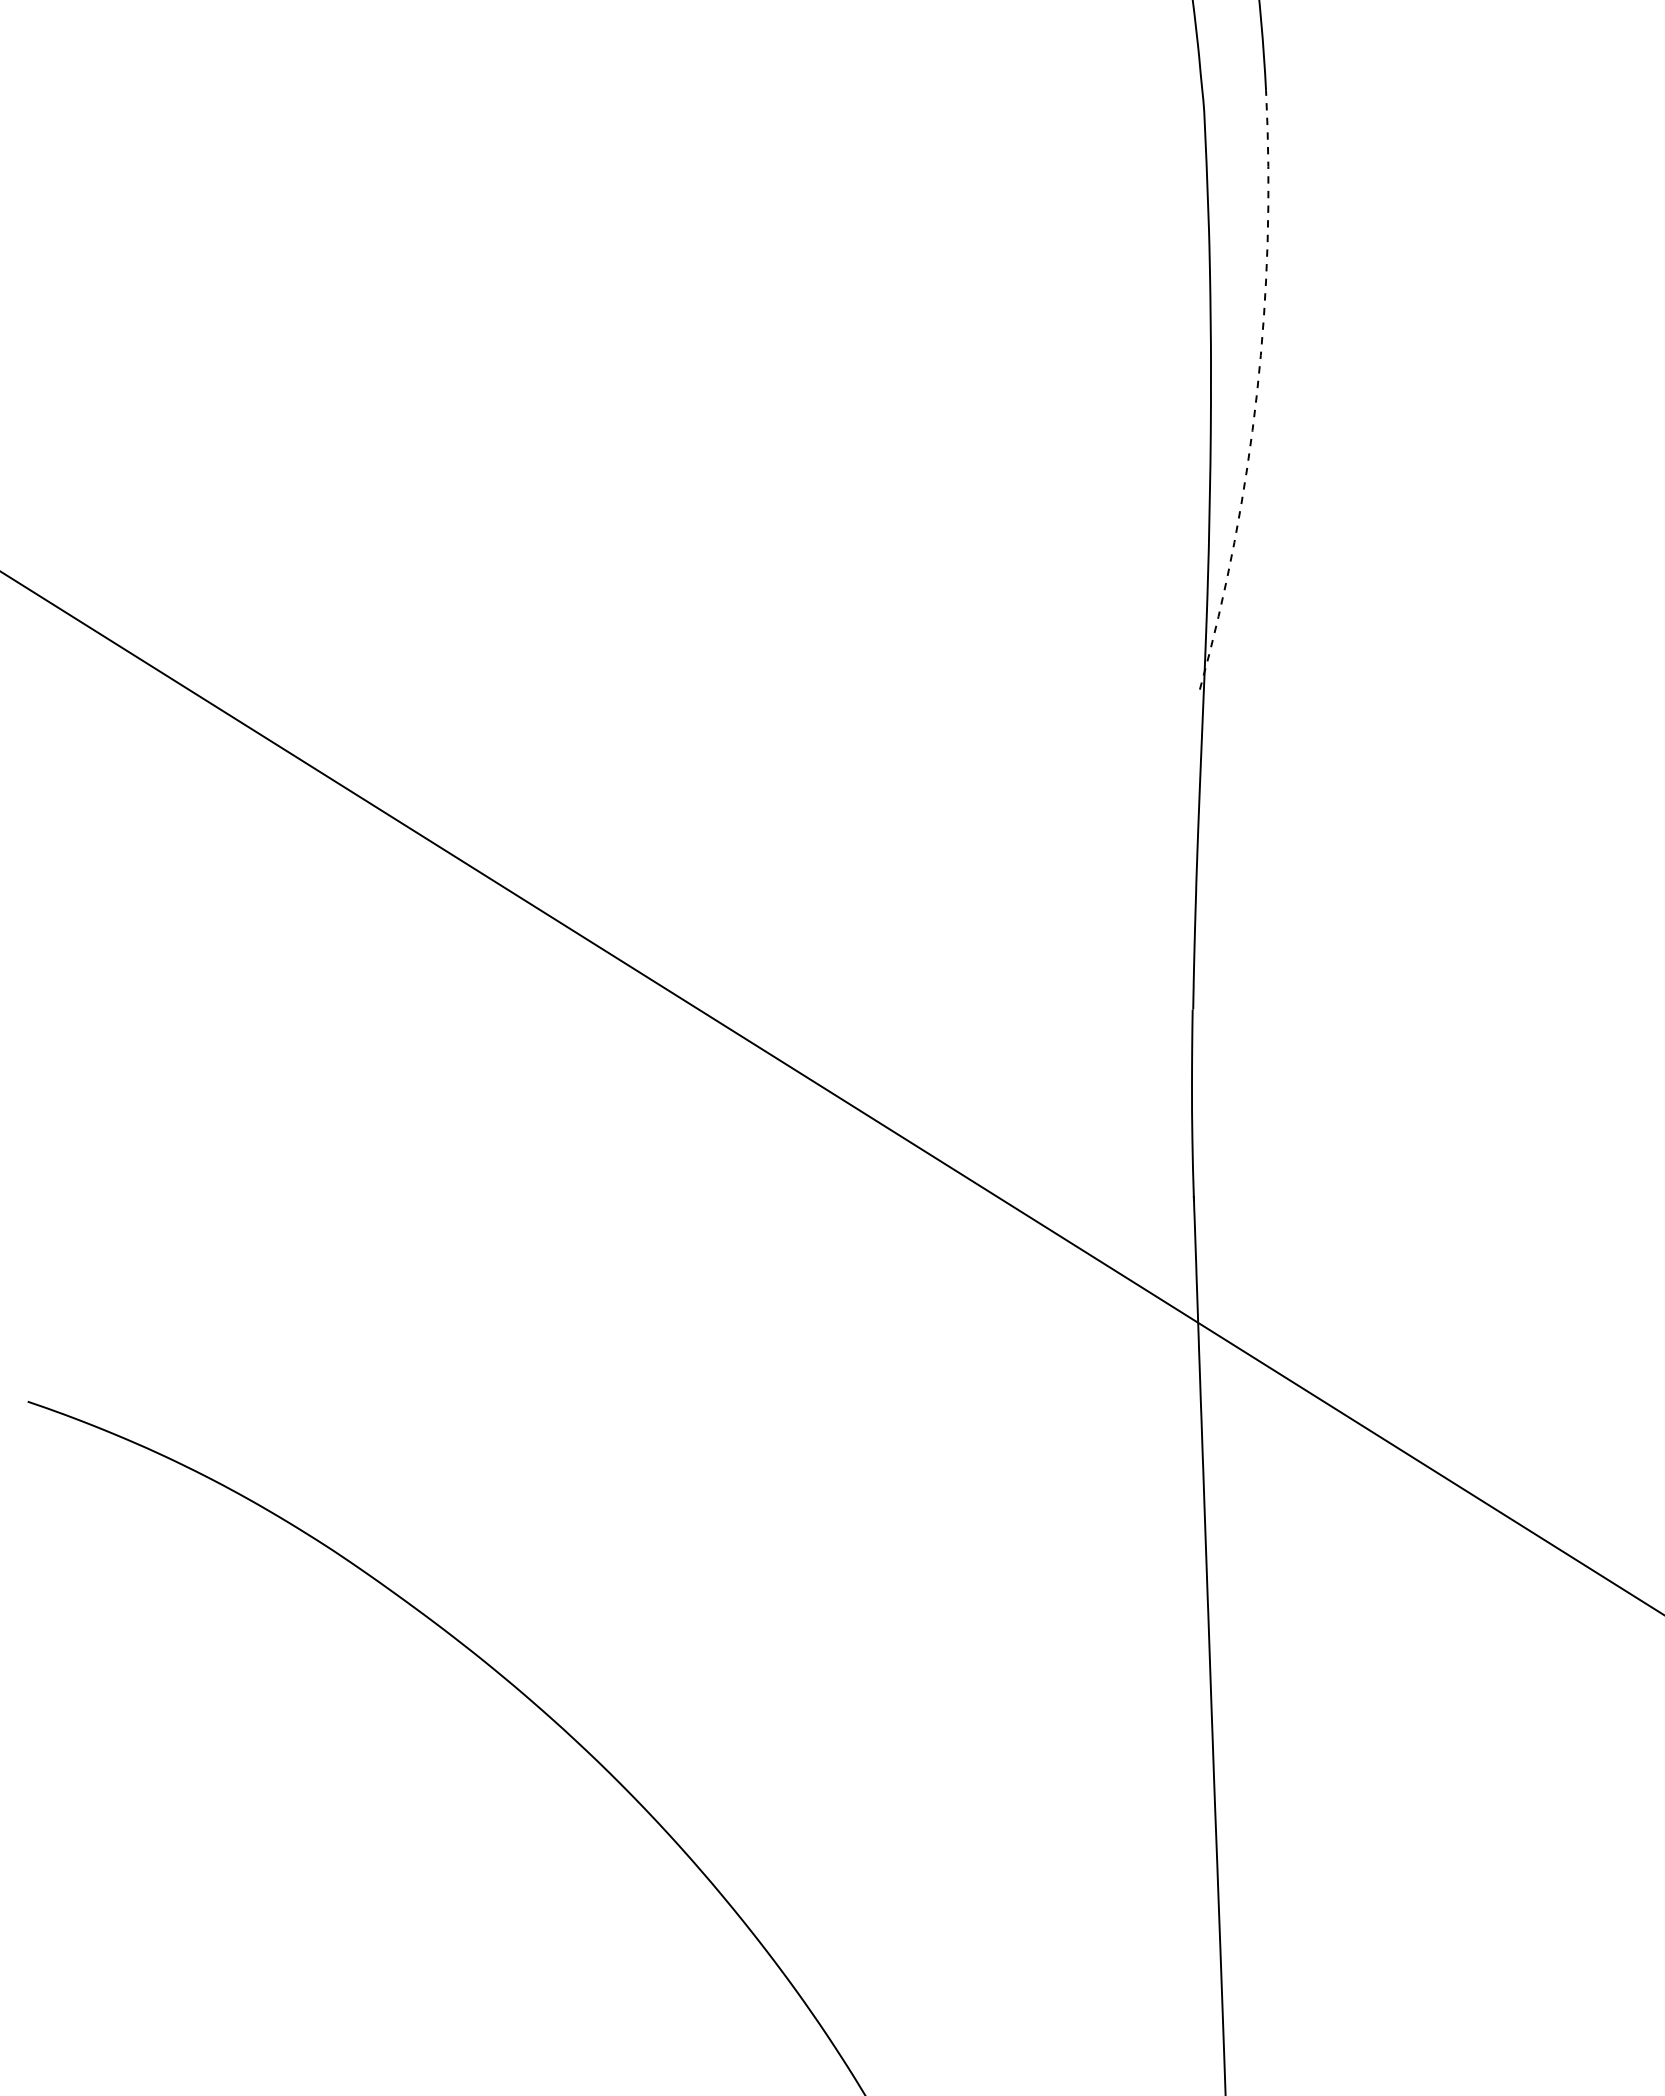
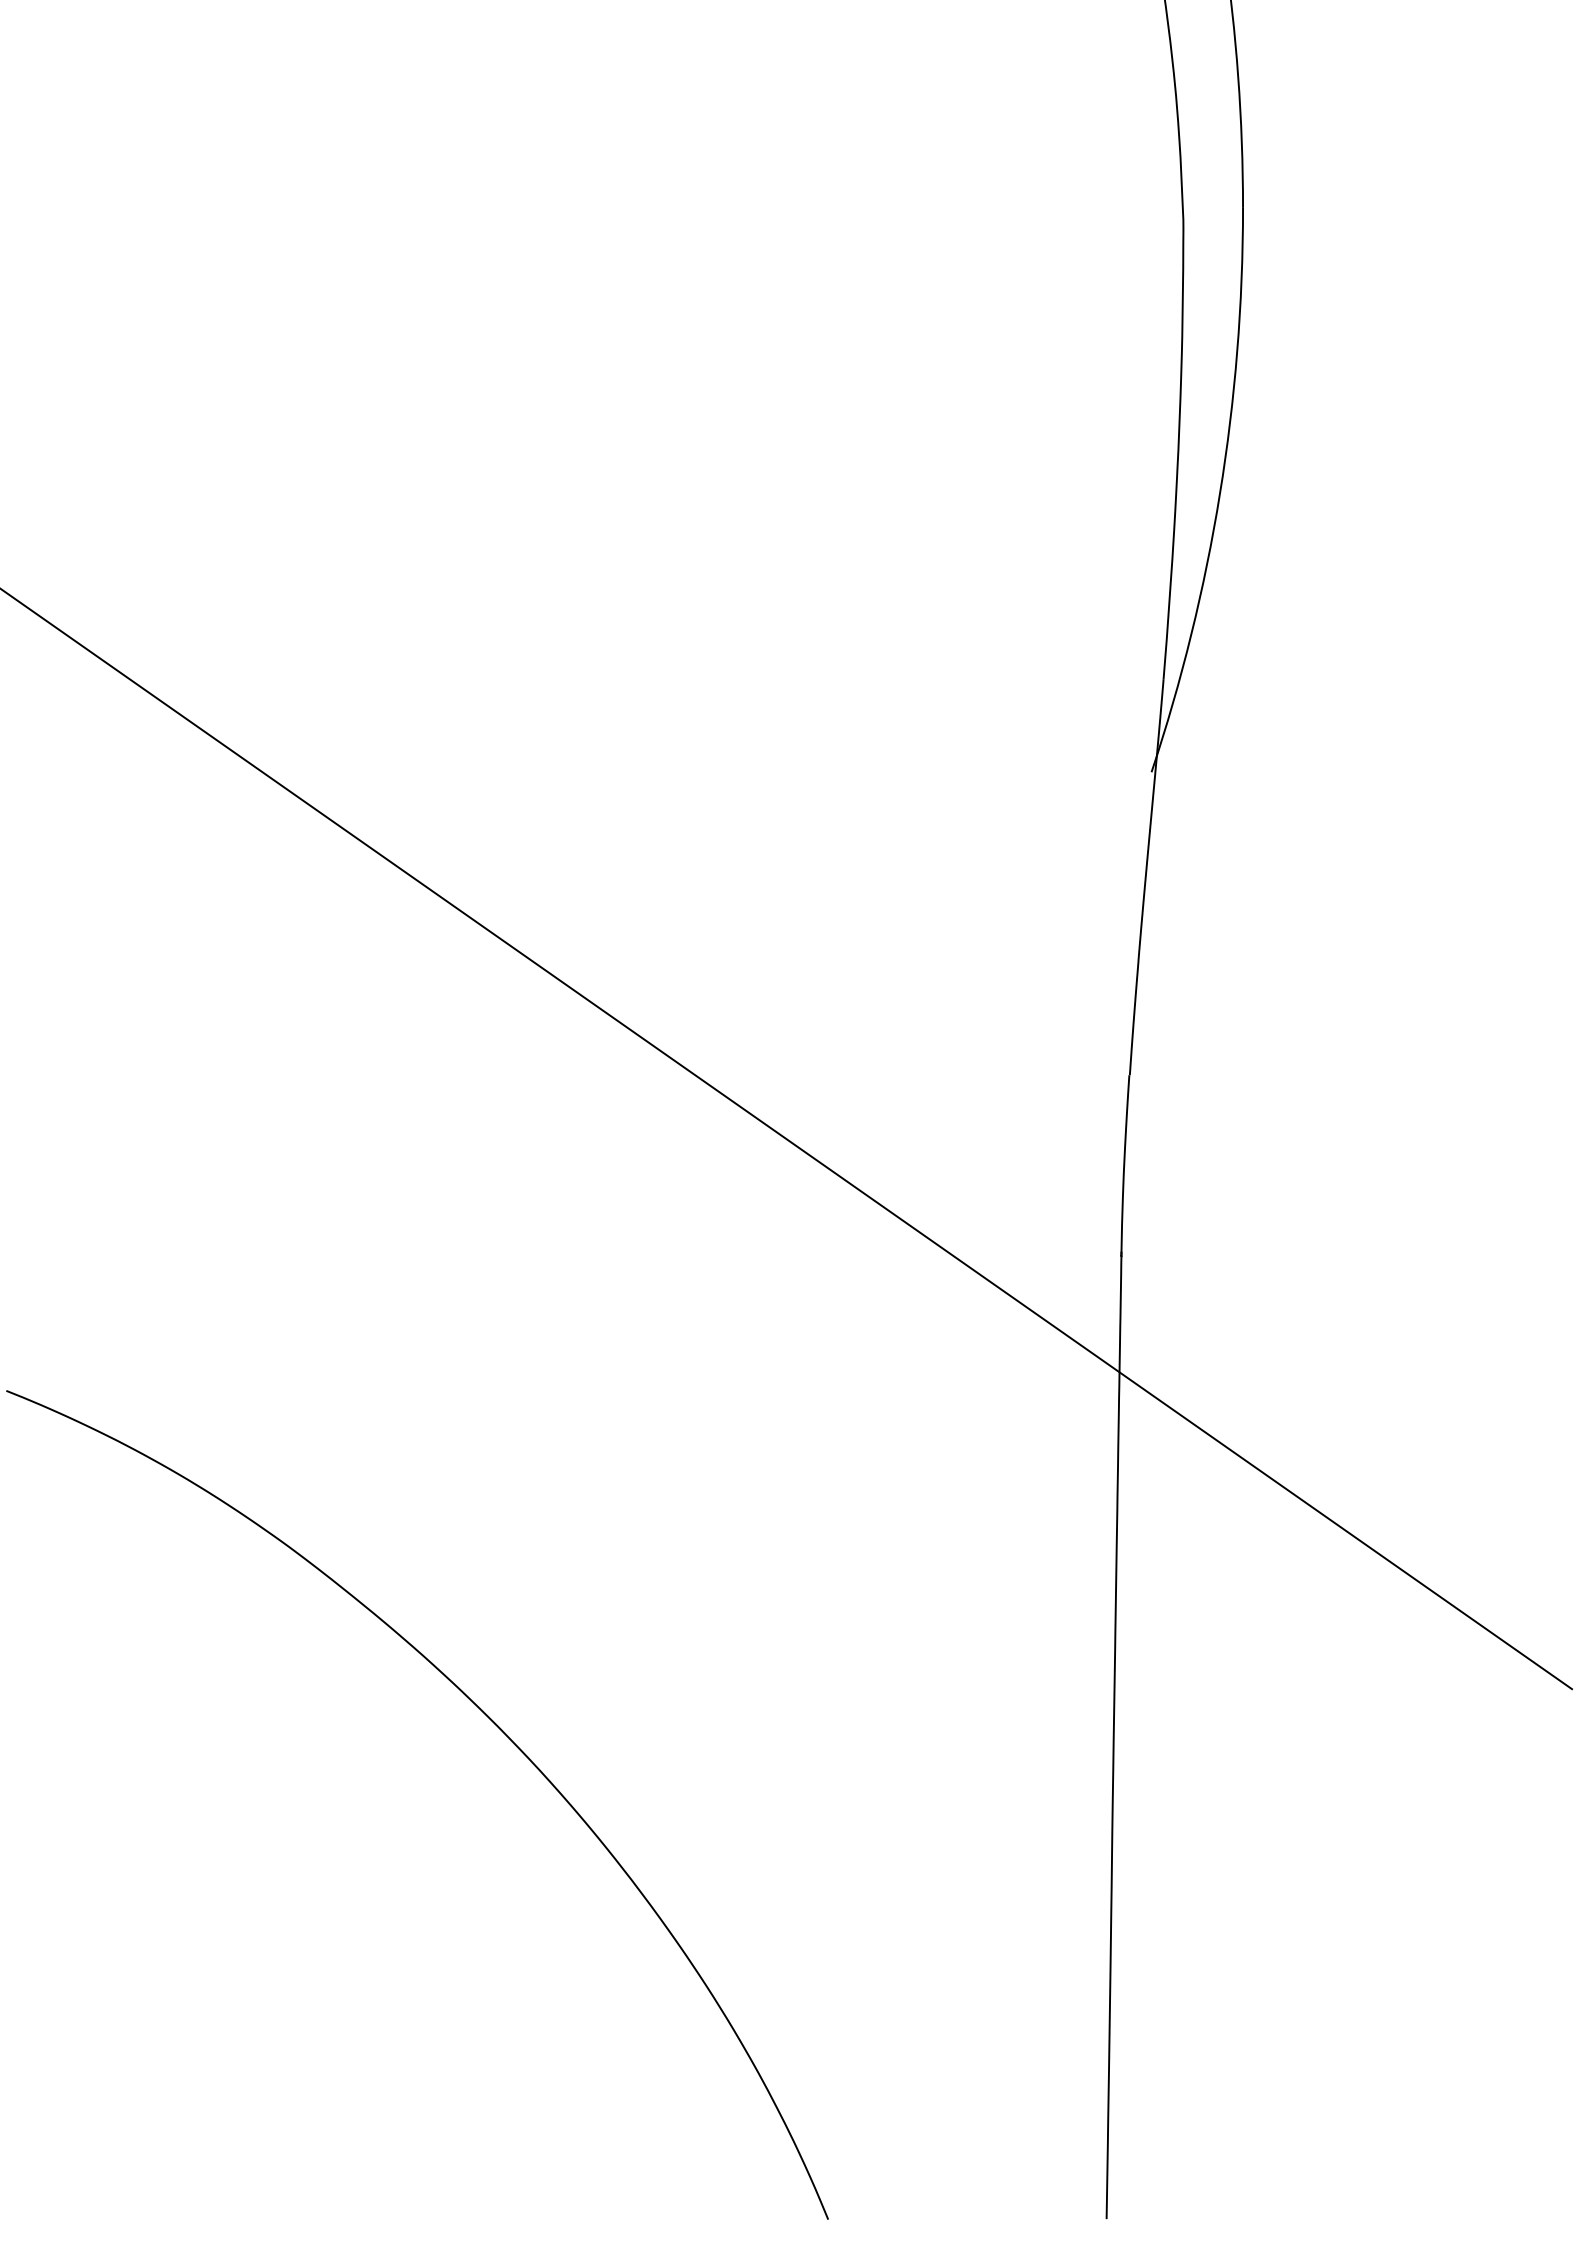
arc: (1257, 392) -> (1220, 493), dashed -> solid

